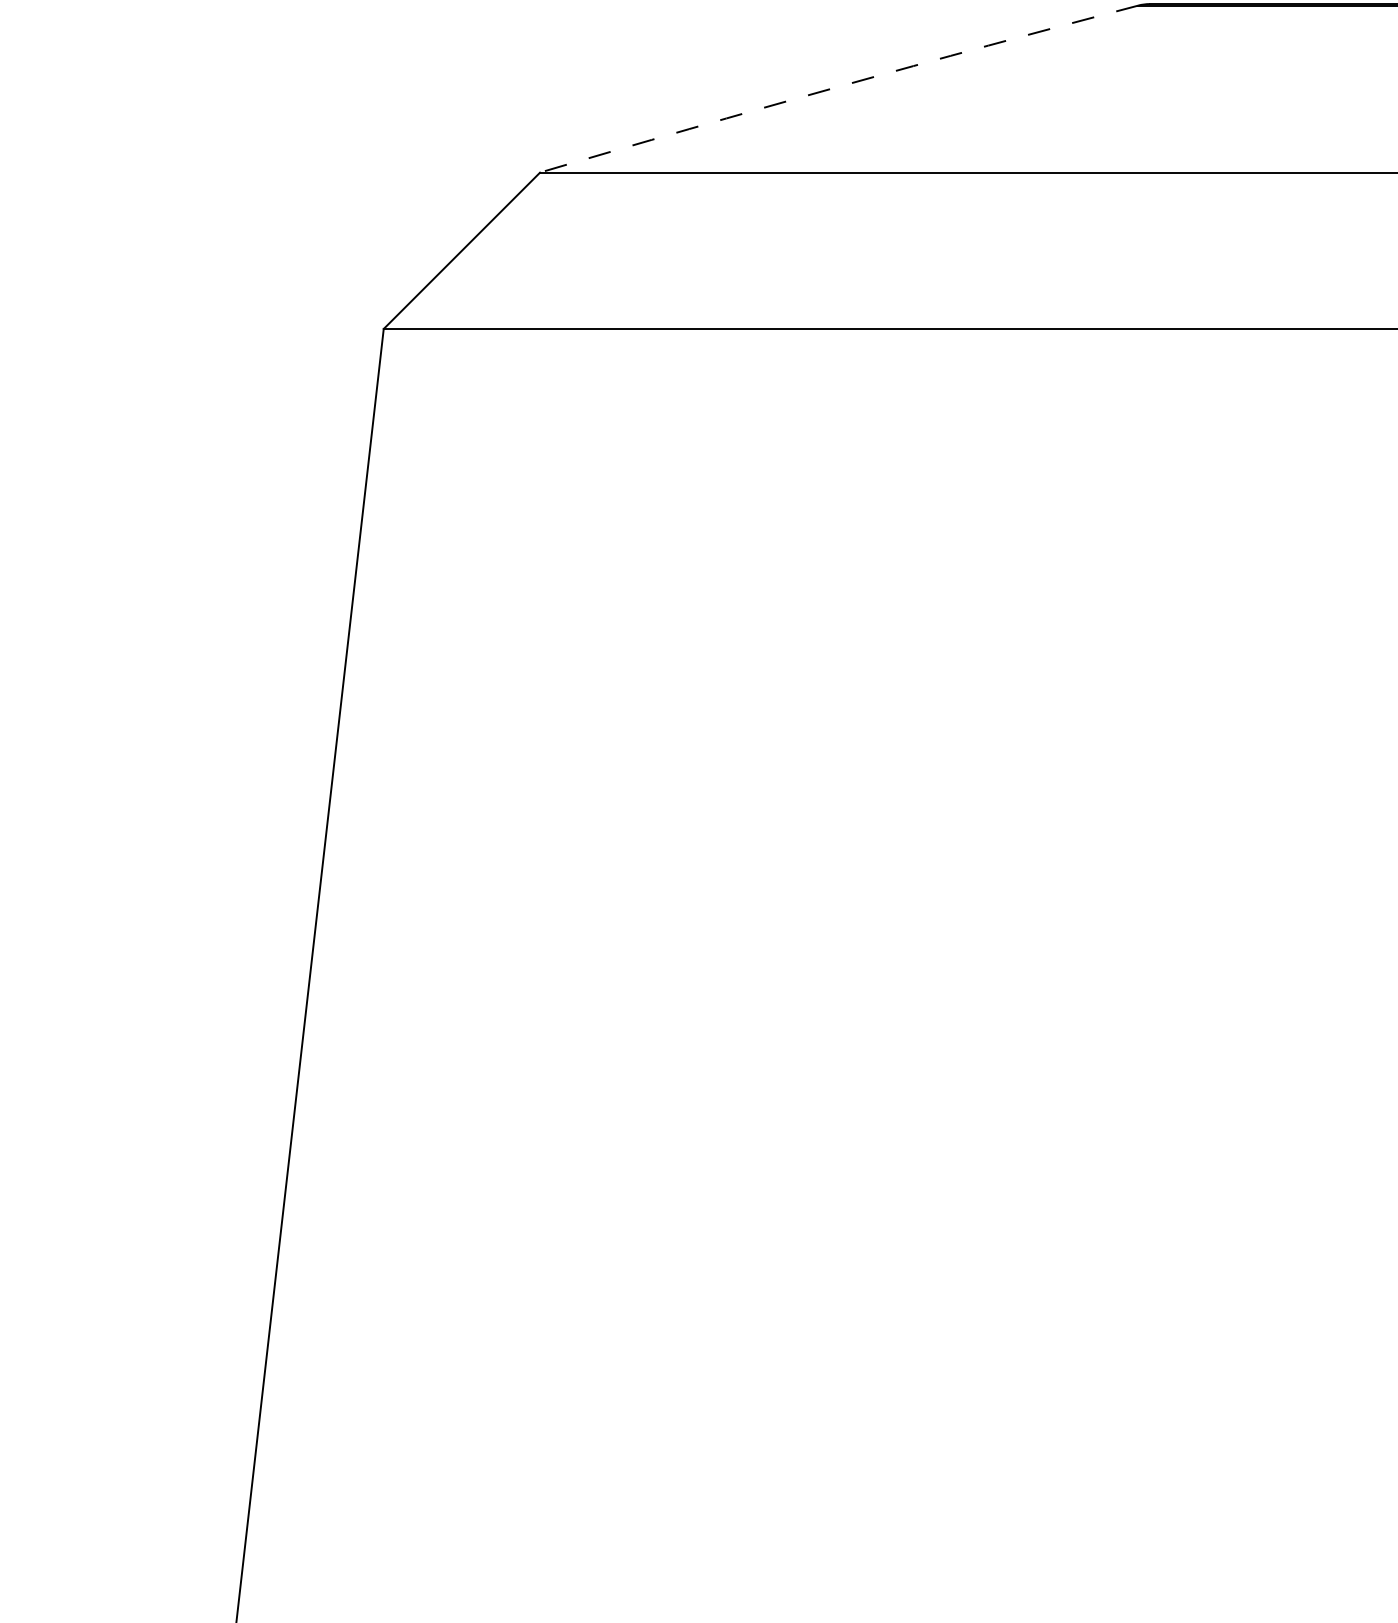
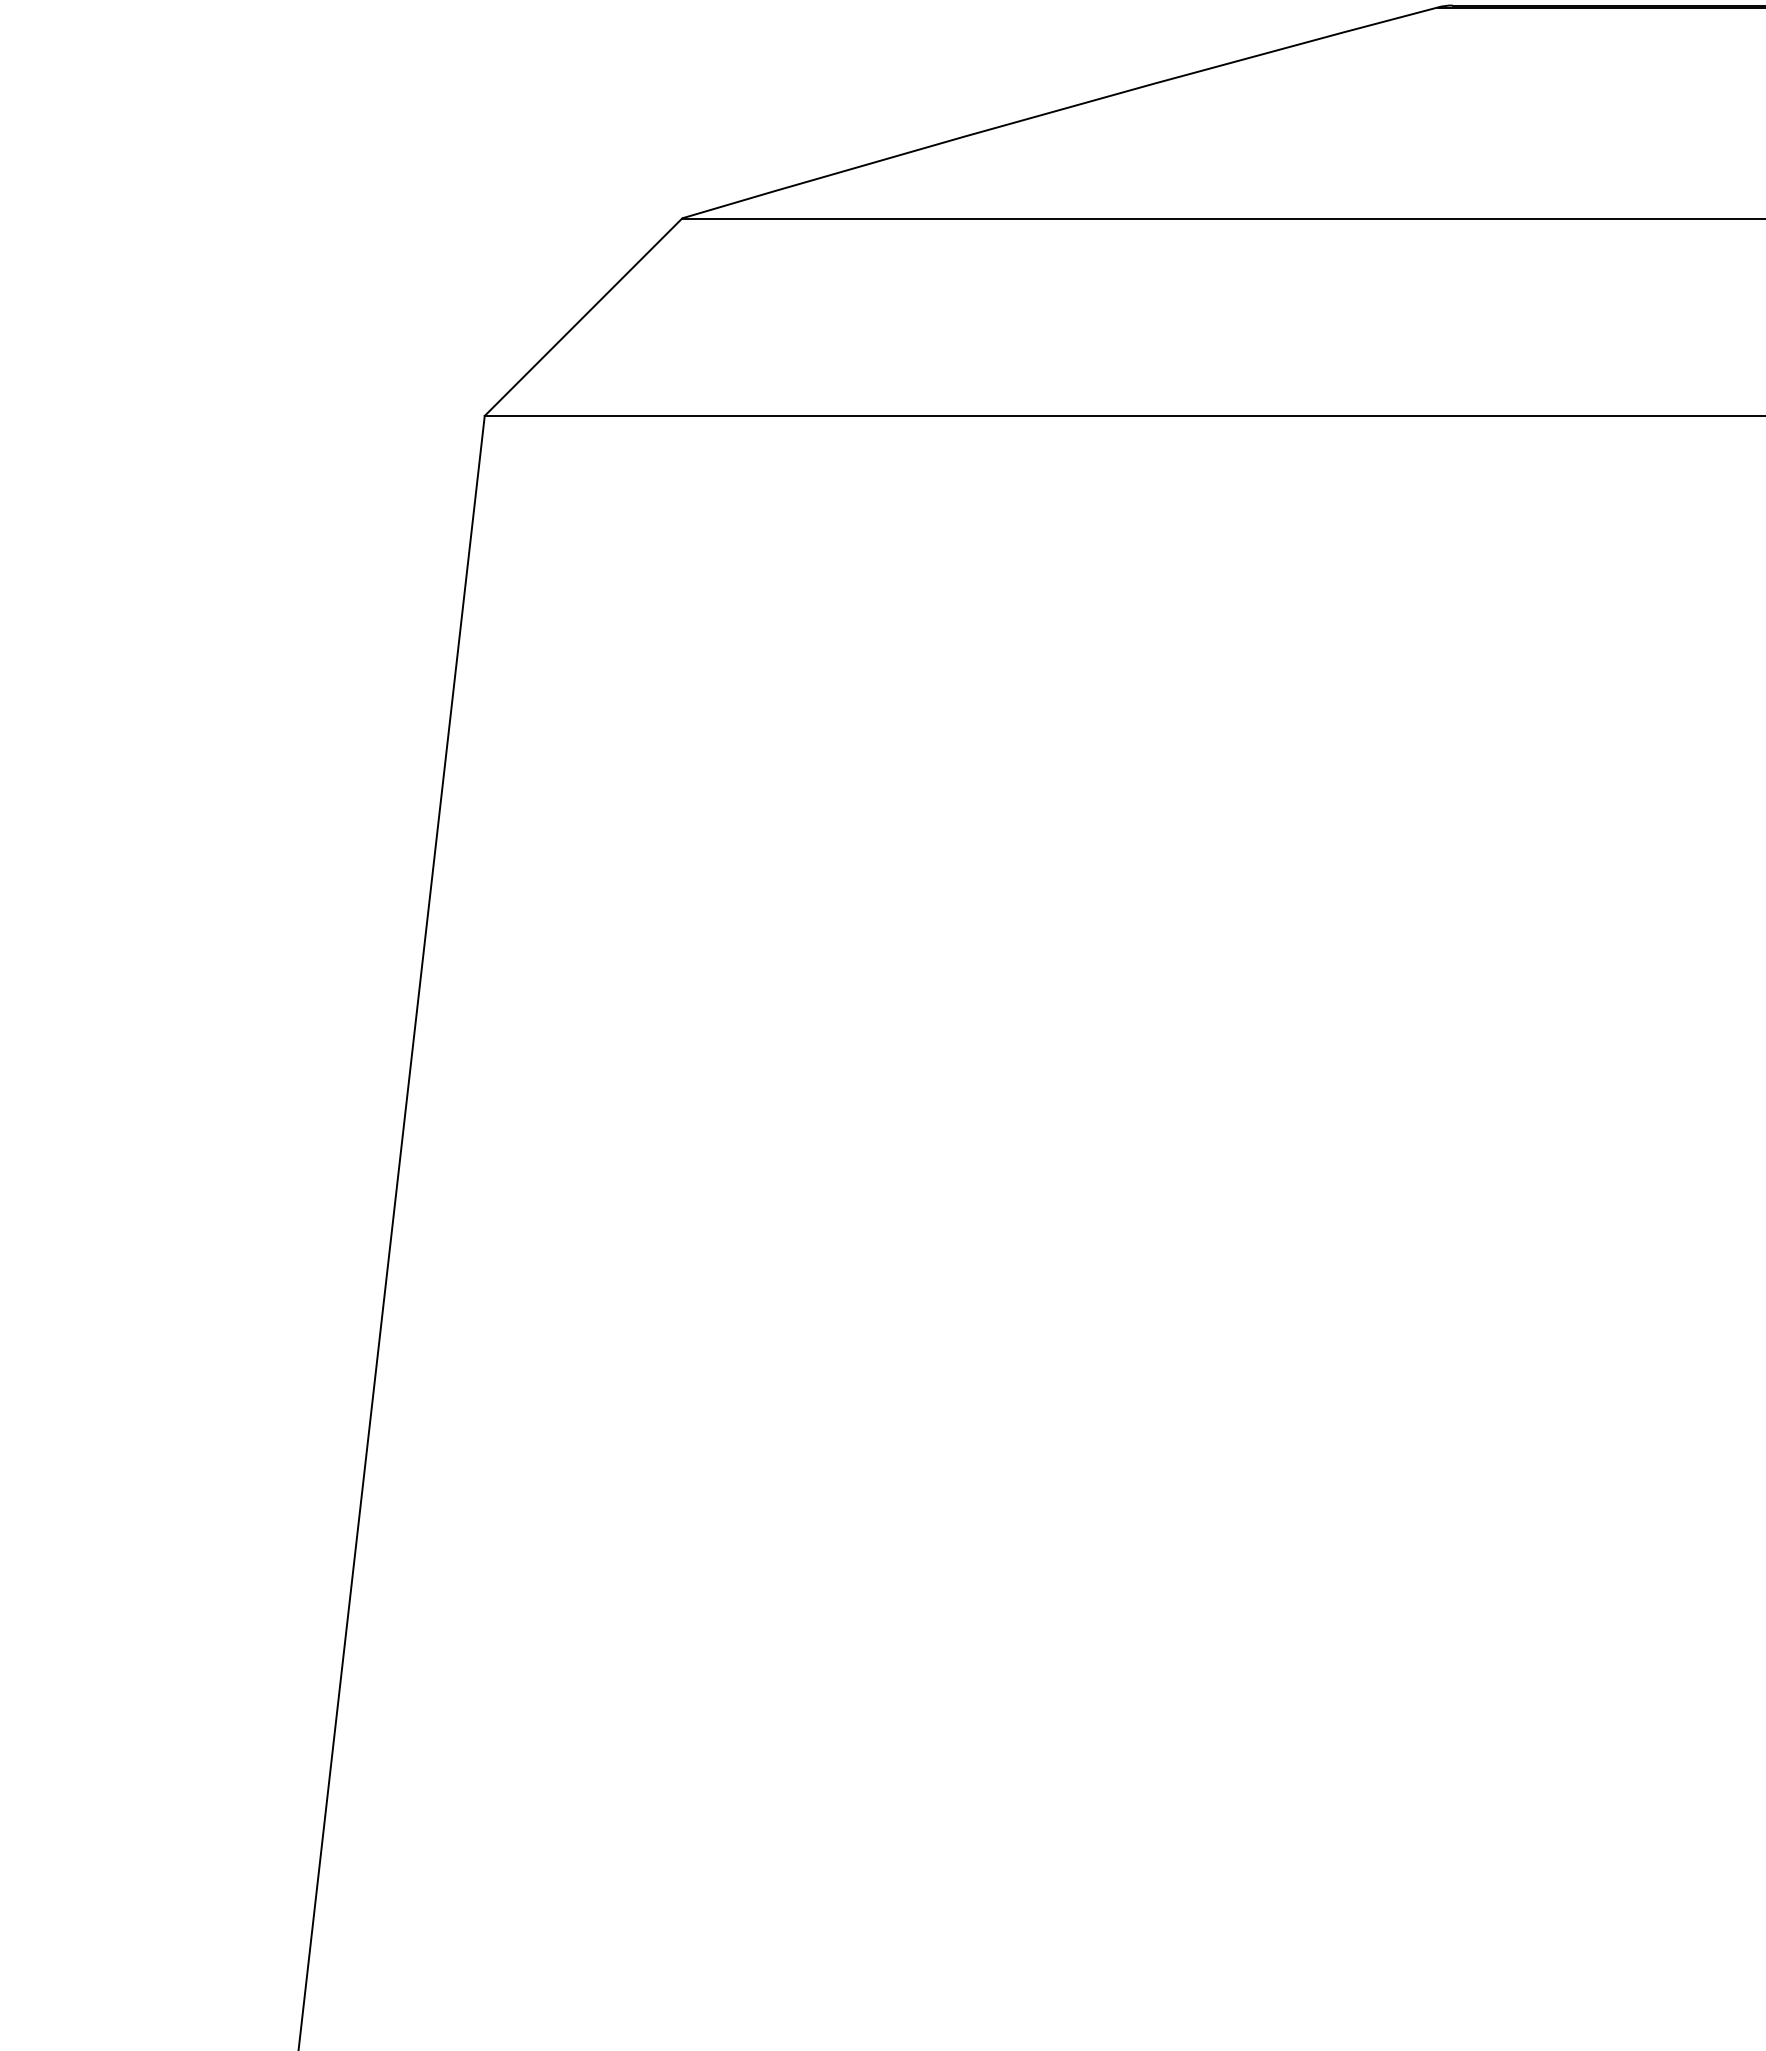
arc: (838, 87) -> (1059, 110), dashed -> solid

